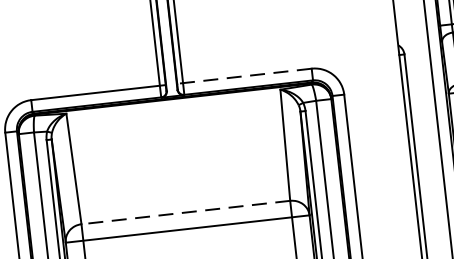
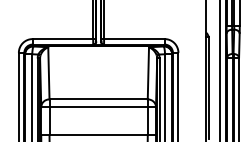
line: (245, 76) -> (133, 39), dashed -> solid
line: (185, 212) -> (98, 99), dashed -> solid

